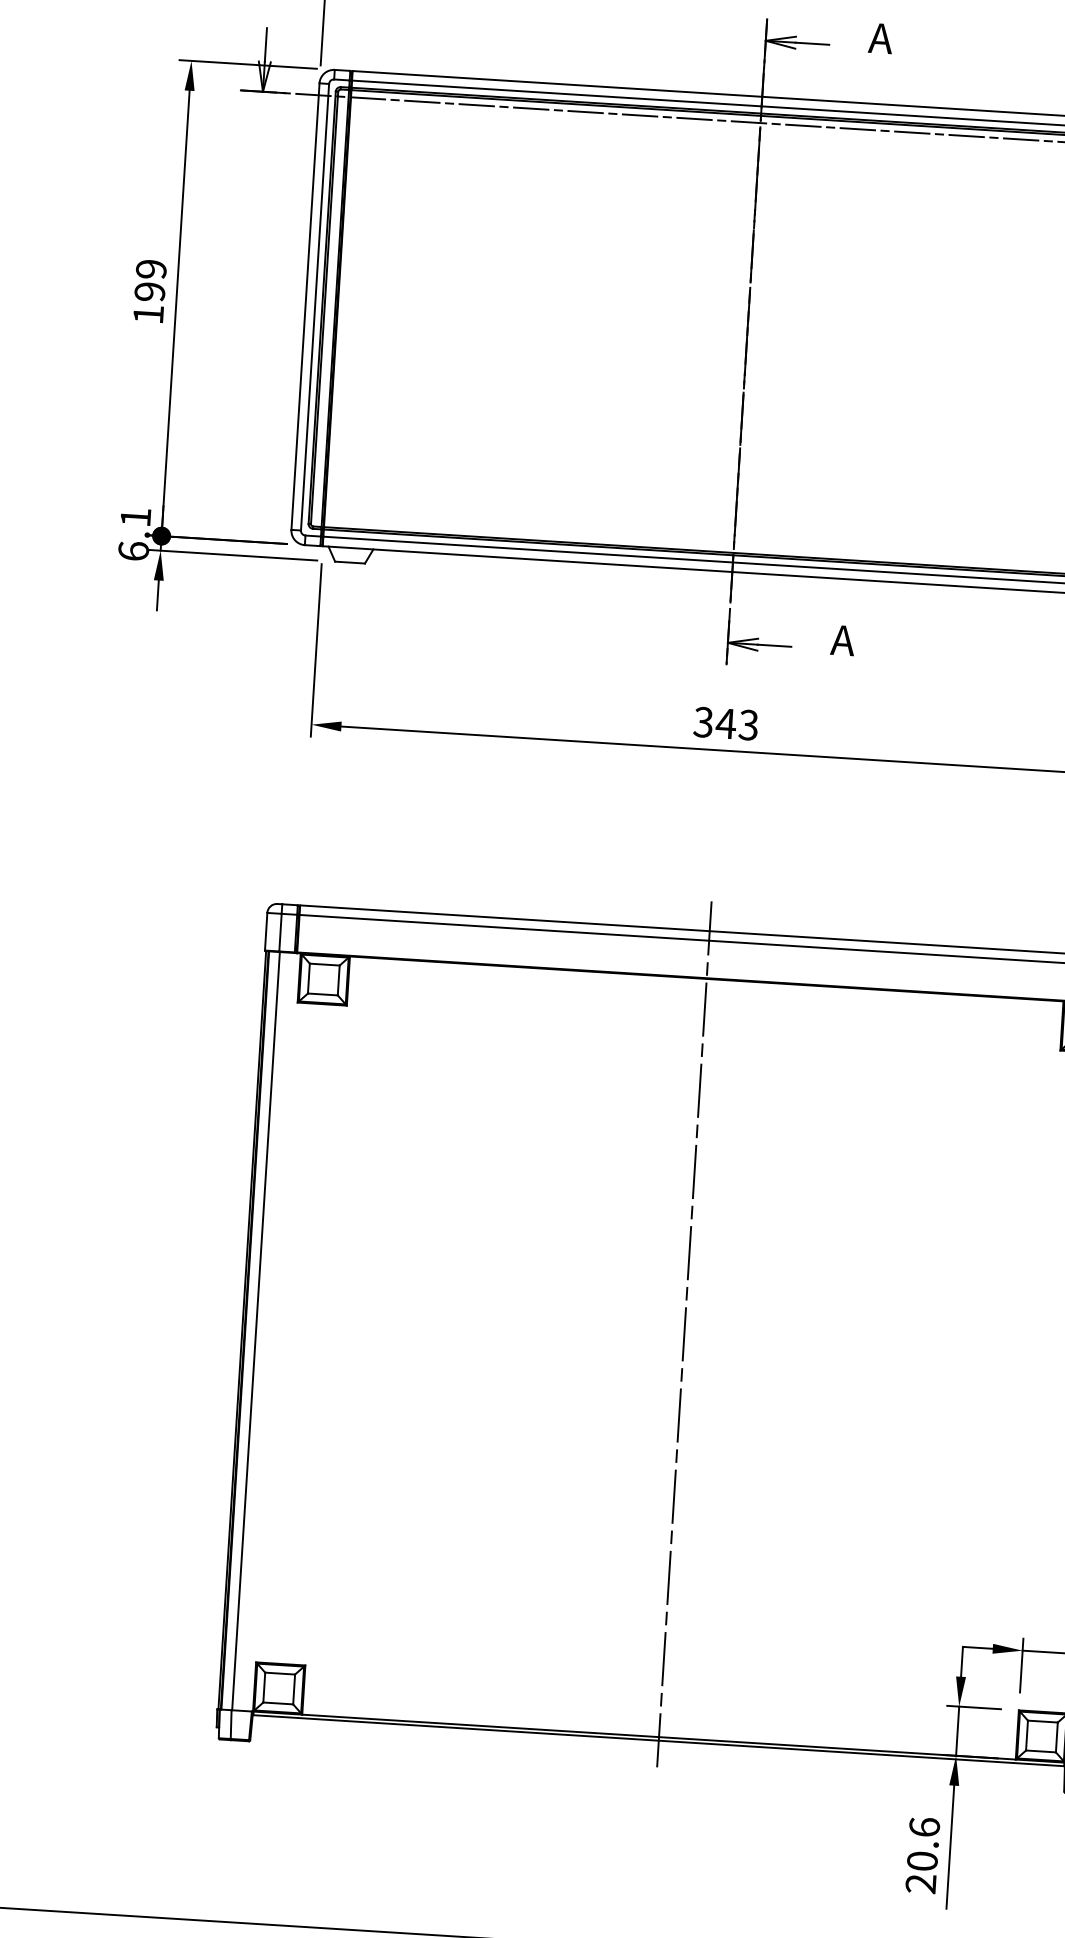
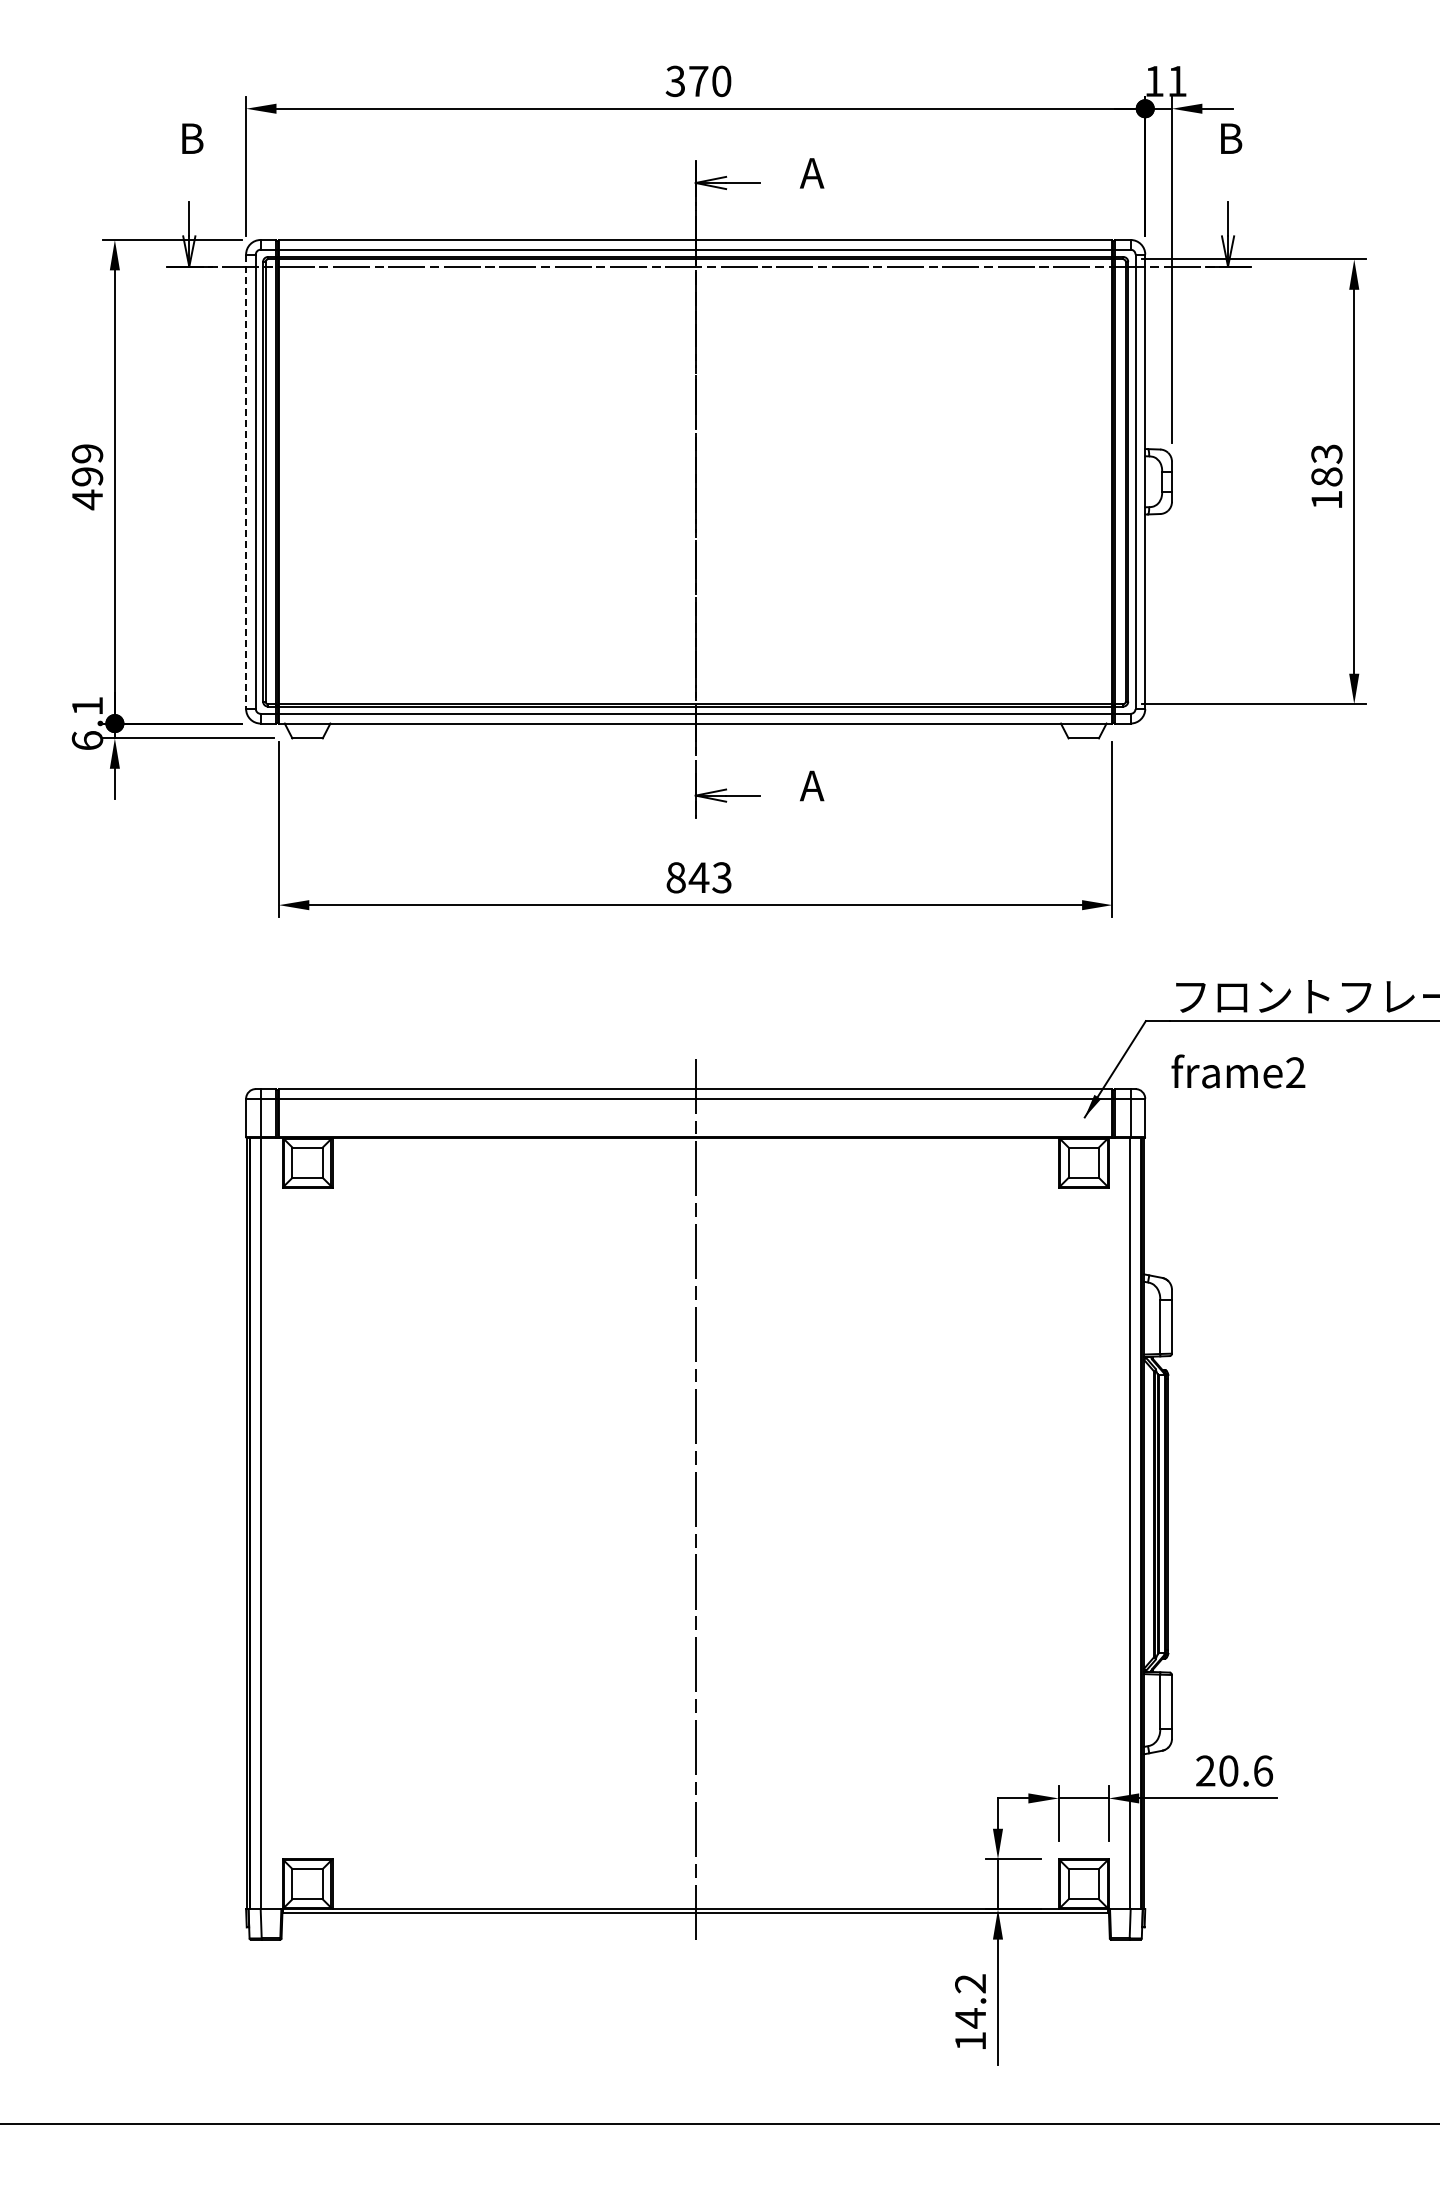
line: (305, 307) -> (246, 482), solid -> dashed
text: (148, 314) -> (87, 499), 199 -> 499
text: (702, 722) -> (675, 877), 343 -> 843
text: (922, 1855) -> (970, 2012), 20.6 -> 14.2

